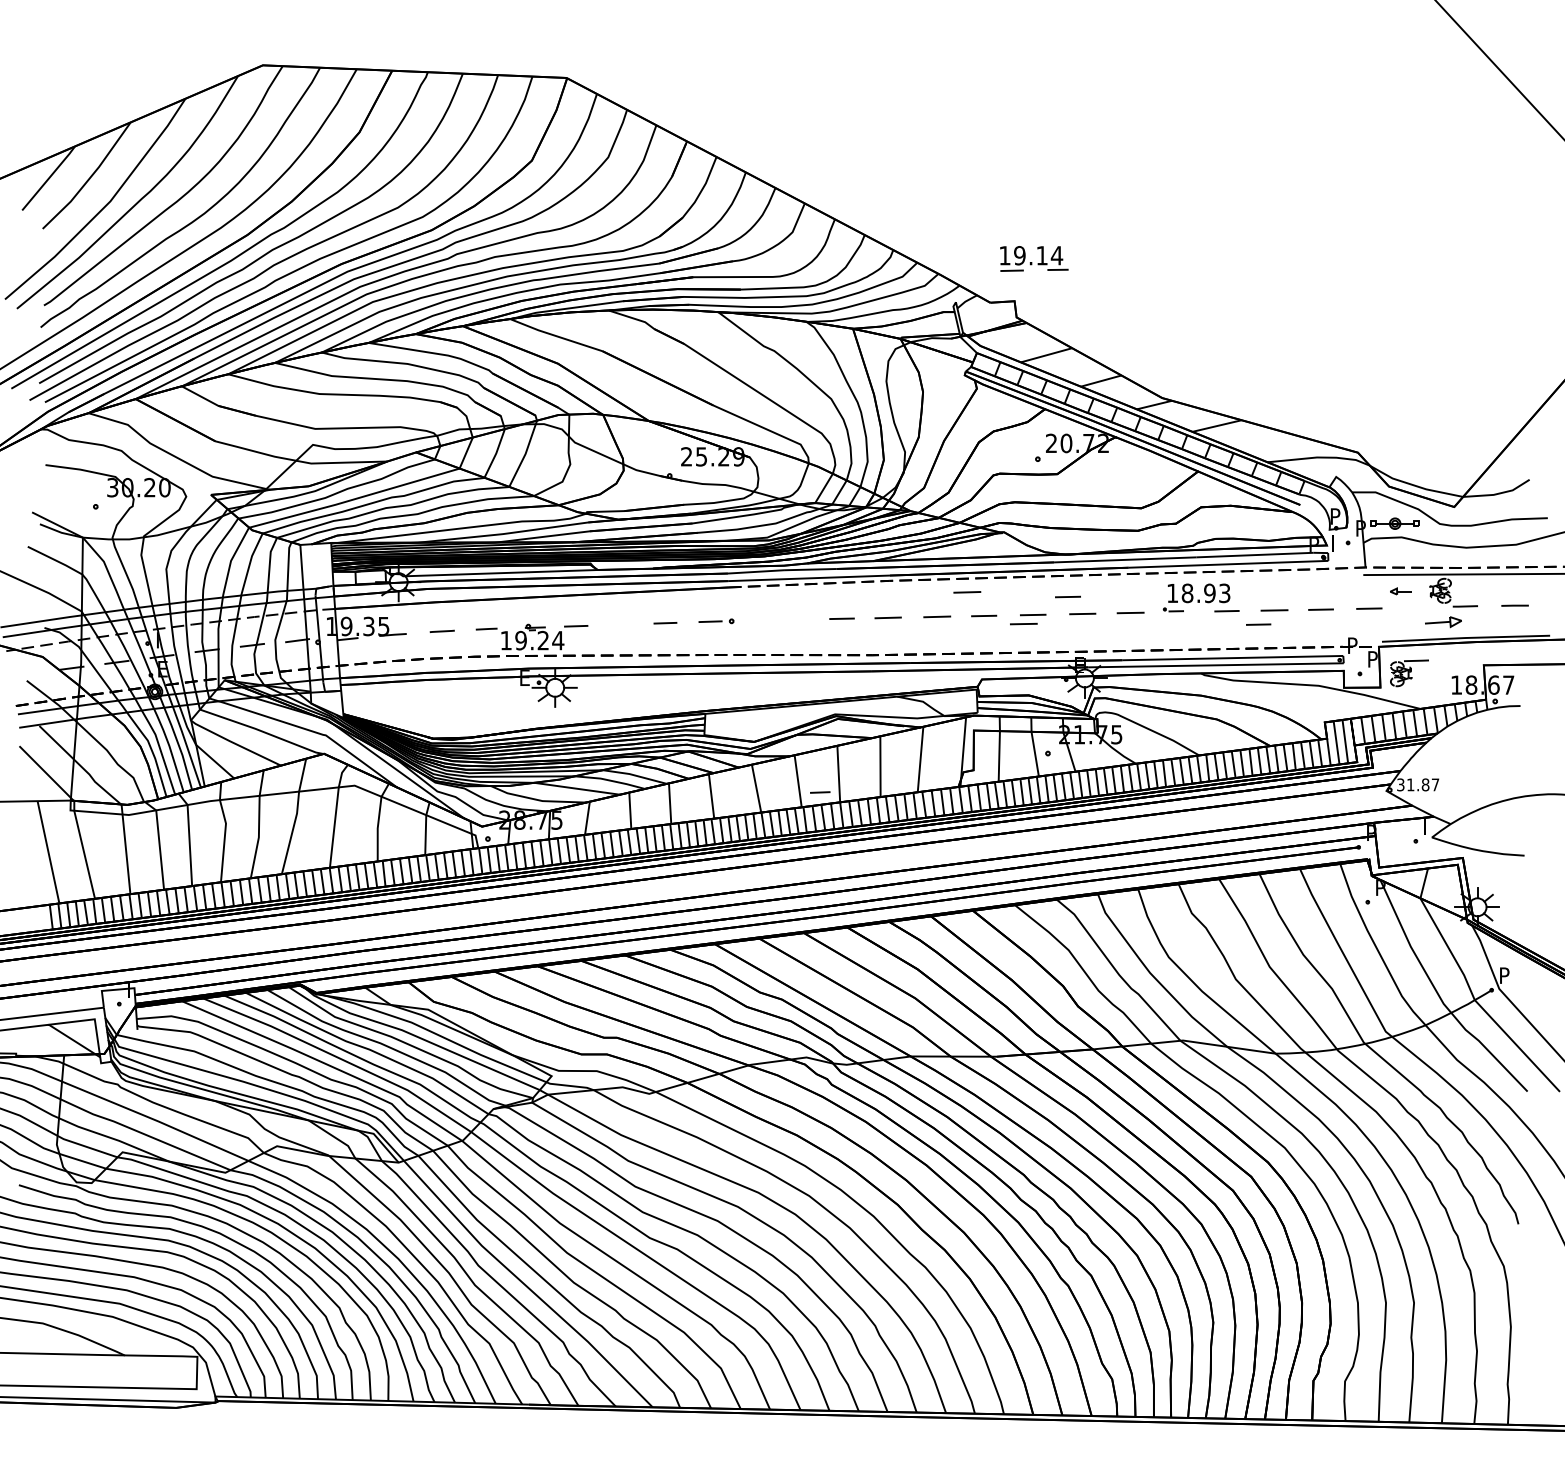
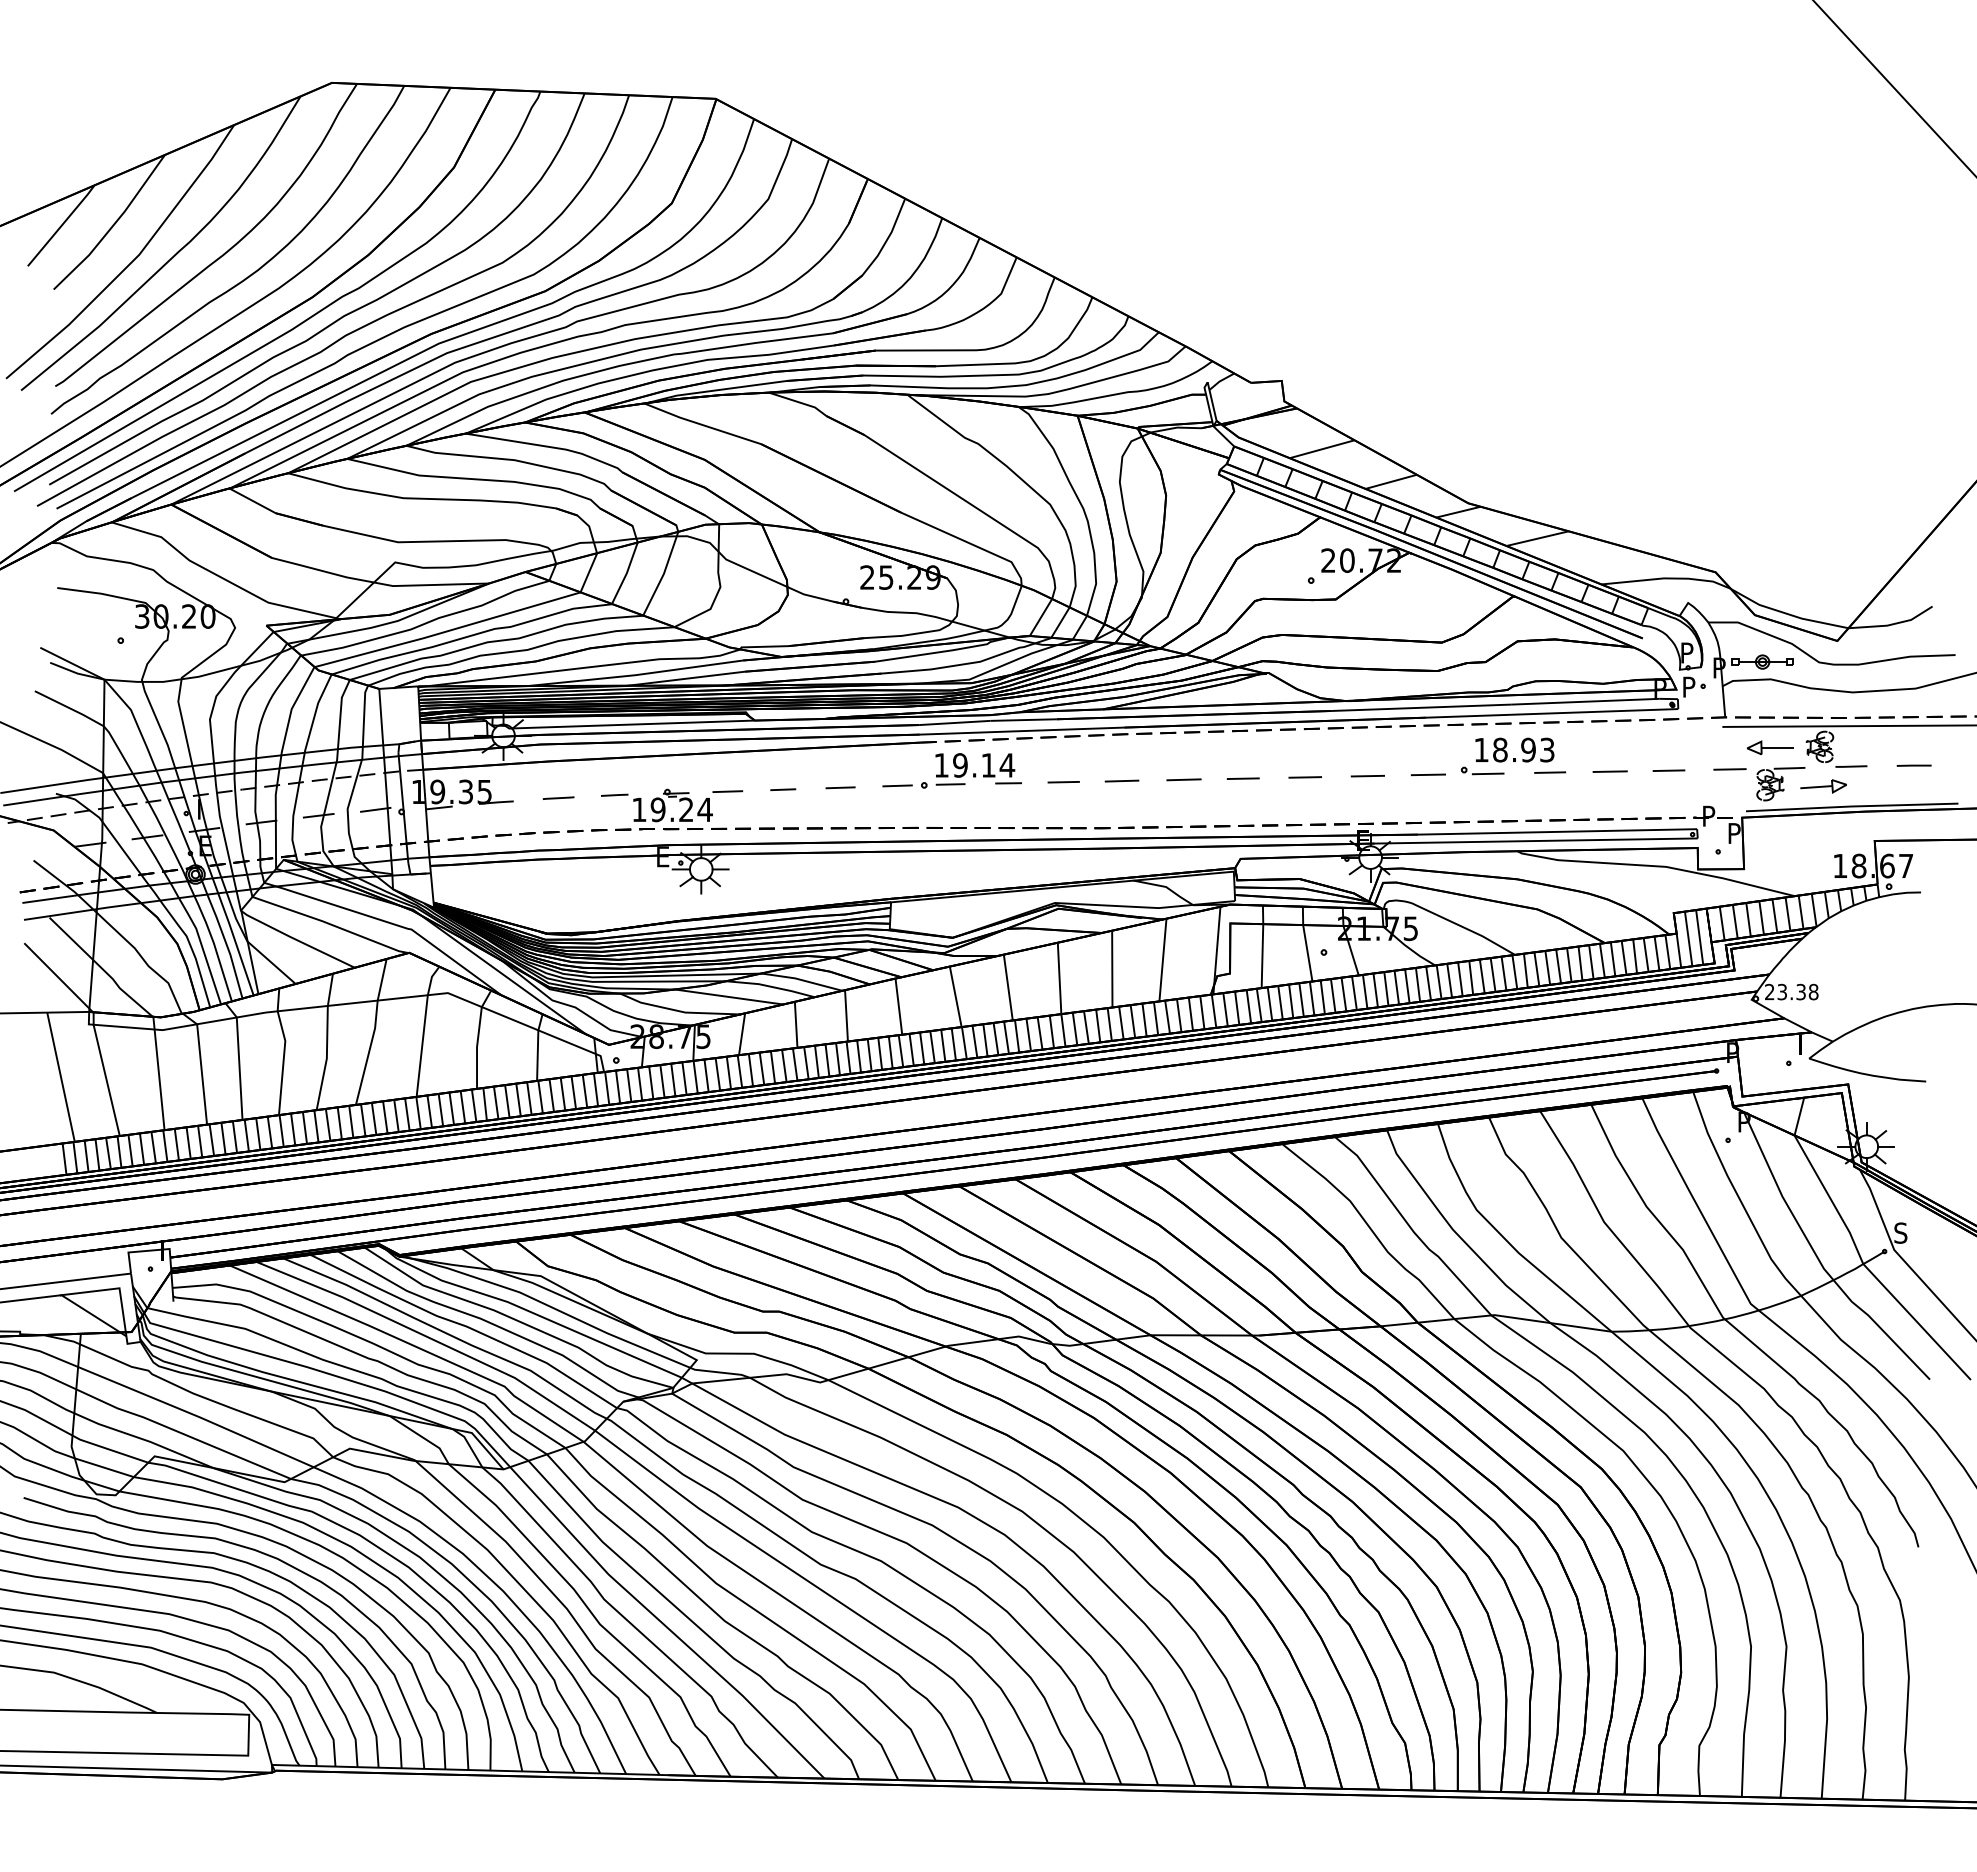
part: (1034, 258) -> (978, 769), moved
text: (1337, 543) -> (1689, 686), I -> P
part: (1401, 591) -> (1770, 747), size x1.67
line: (966, 592) -> (1221, 748), removed
line: (1067, 596) -> (1348, 754), removed
part: (1173, 609) -> (1482, 770), size x1.67
line: (1023, 623) -> (1292, 788), removed
line: (1258, 624) -> (1590, 789), removed
part: (1409, 673) -> (1780, 784), moved
text: (1417, 784) -> (1791, 991), 31.87 -> 23.38
line: (820, 792) -> (783, 789), moved
text: (1504, 975) -> (1900, 1232), P -> S

